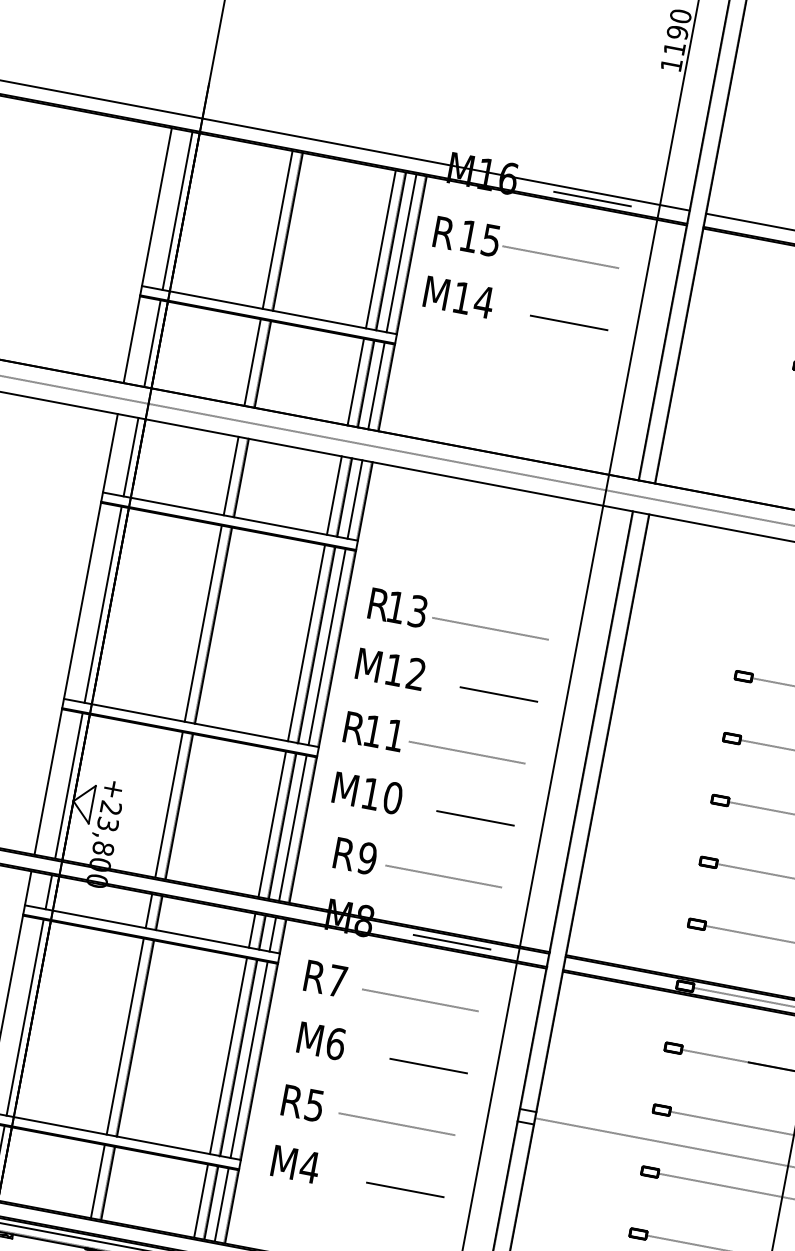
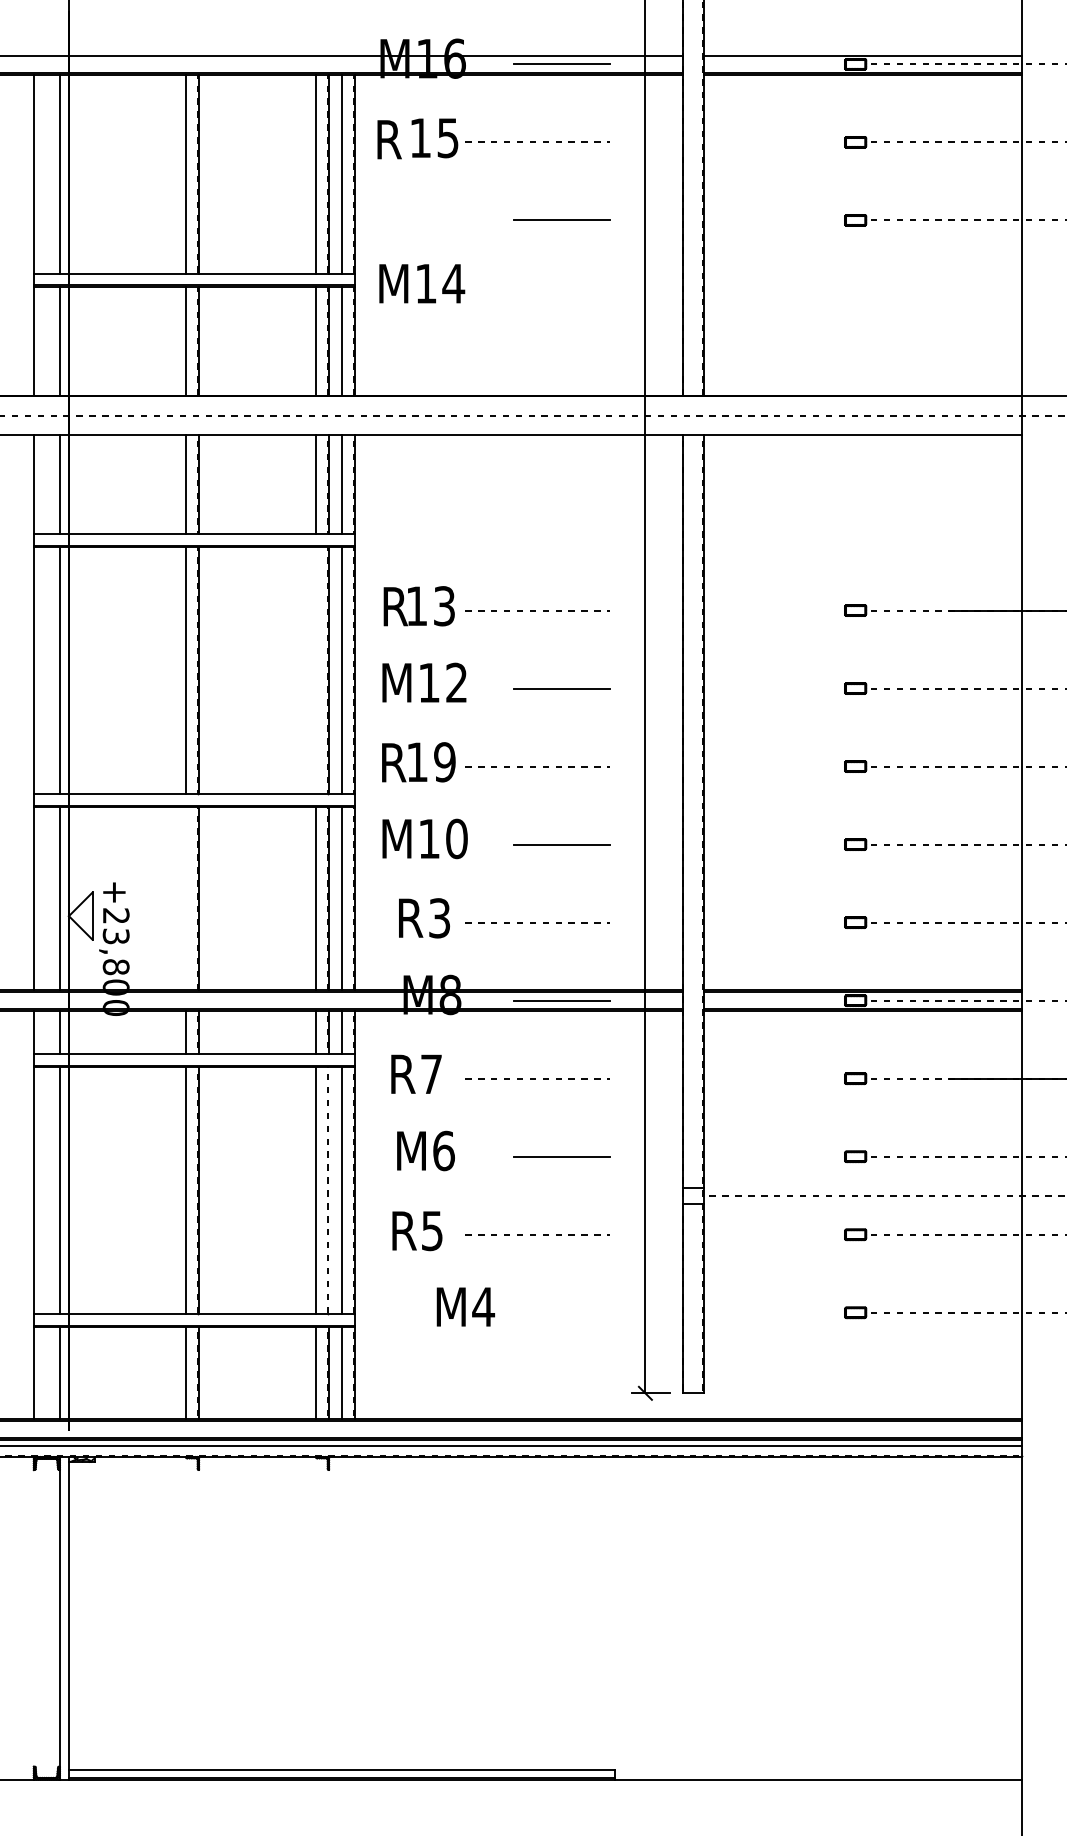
text: (459, 297) -> (422, 283), moved
line: (306, 642) -> (316, 669), removed
text: (394, 735) -> (444, 762), 11 -> 19
line: (168, 804) -> (185, 898), removed
text: (367, 858) -> (439, 918), 9 -> 3
line: (239, 1058) -> (329, 1190), removed
text: (295, 1164) -> (465, 1306), moved
line: (405, 1189) -> (561, 1312), removed

